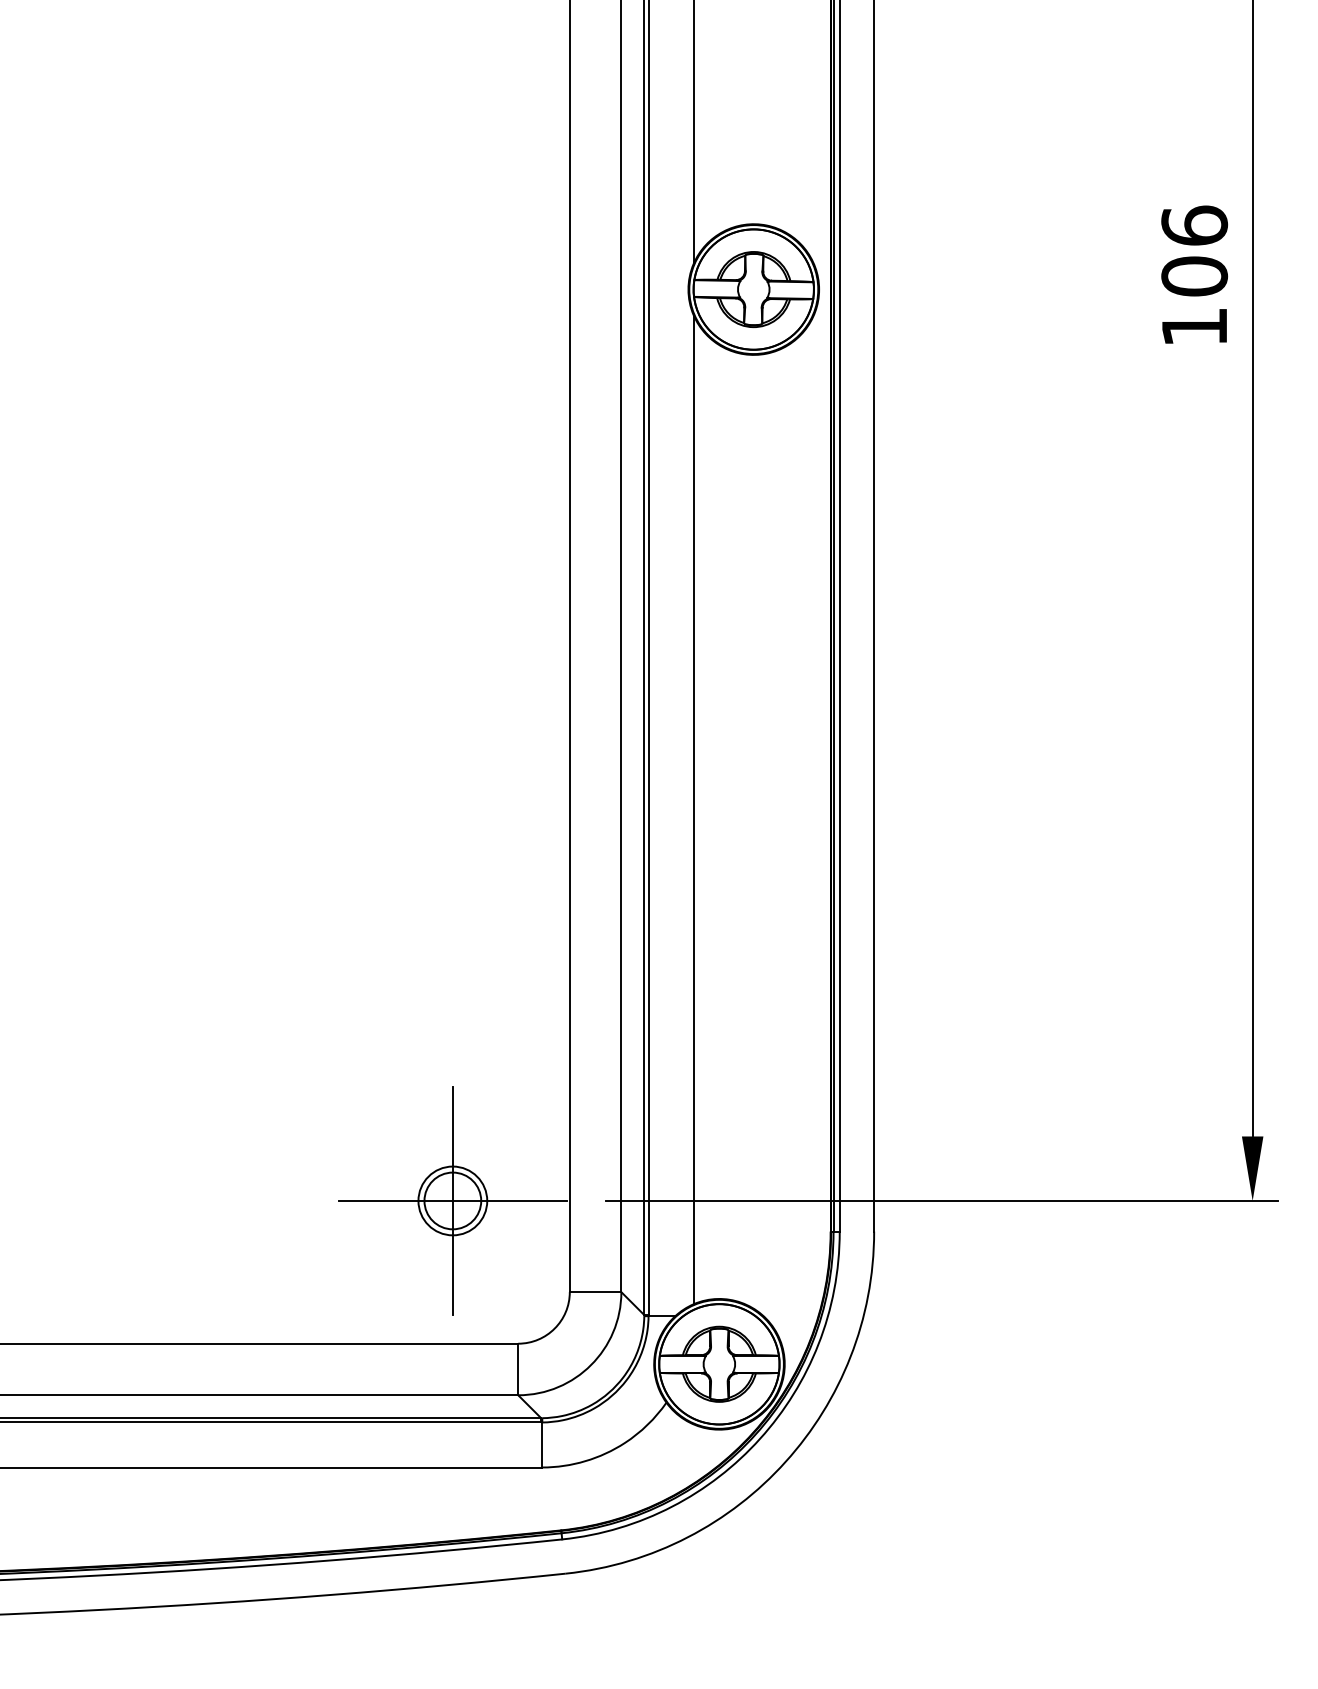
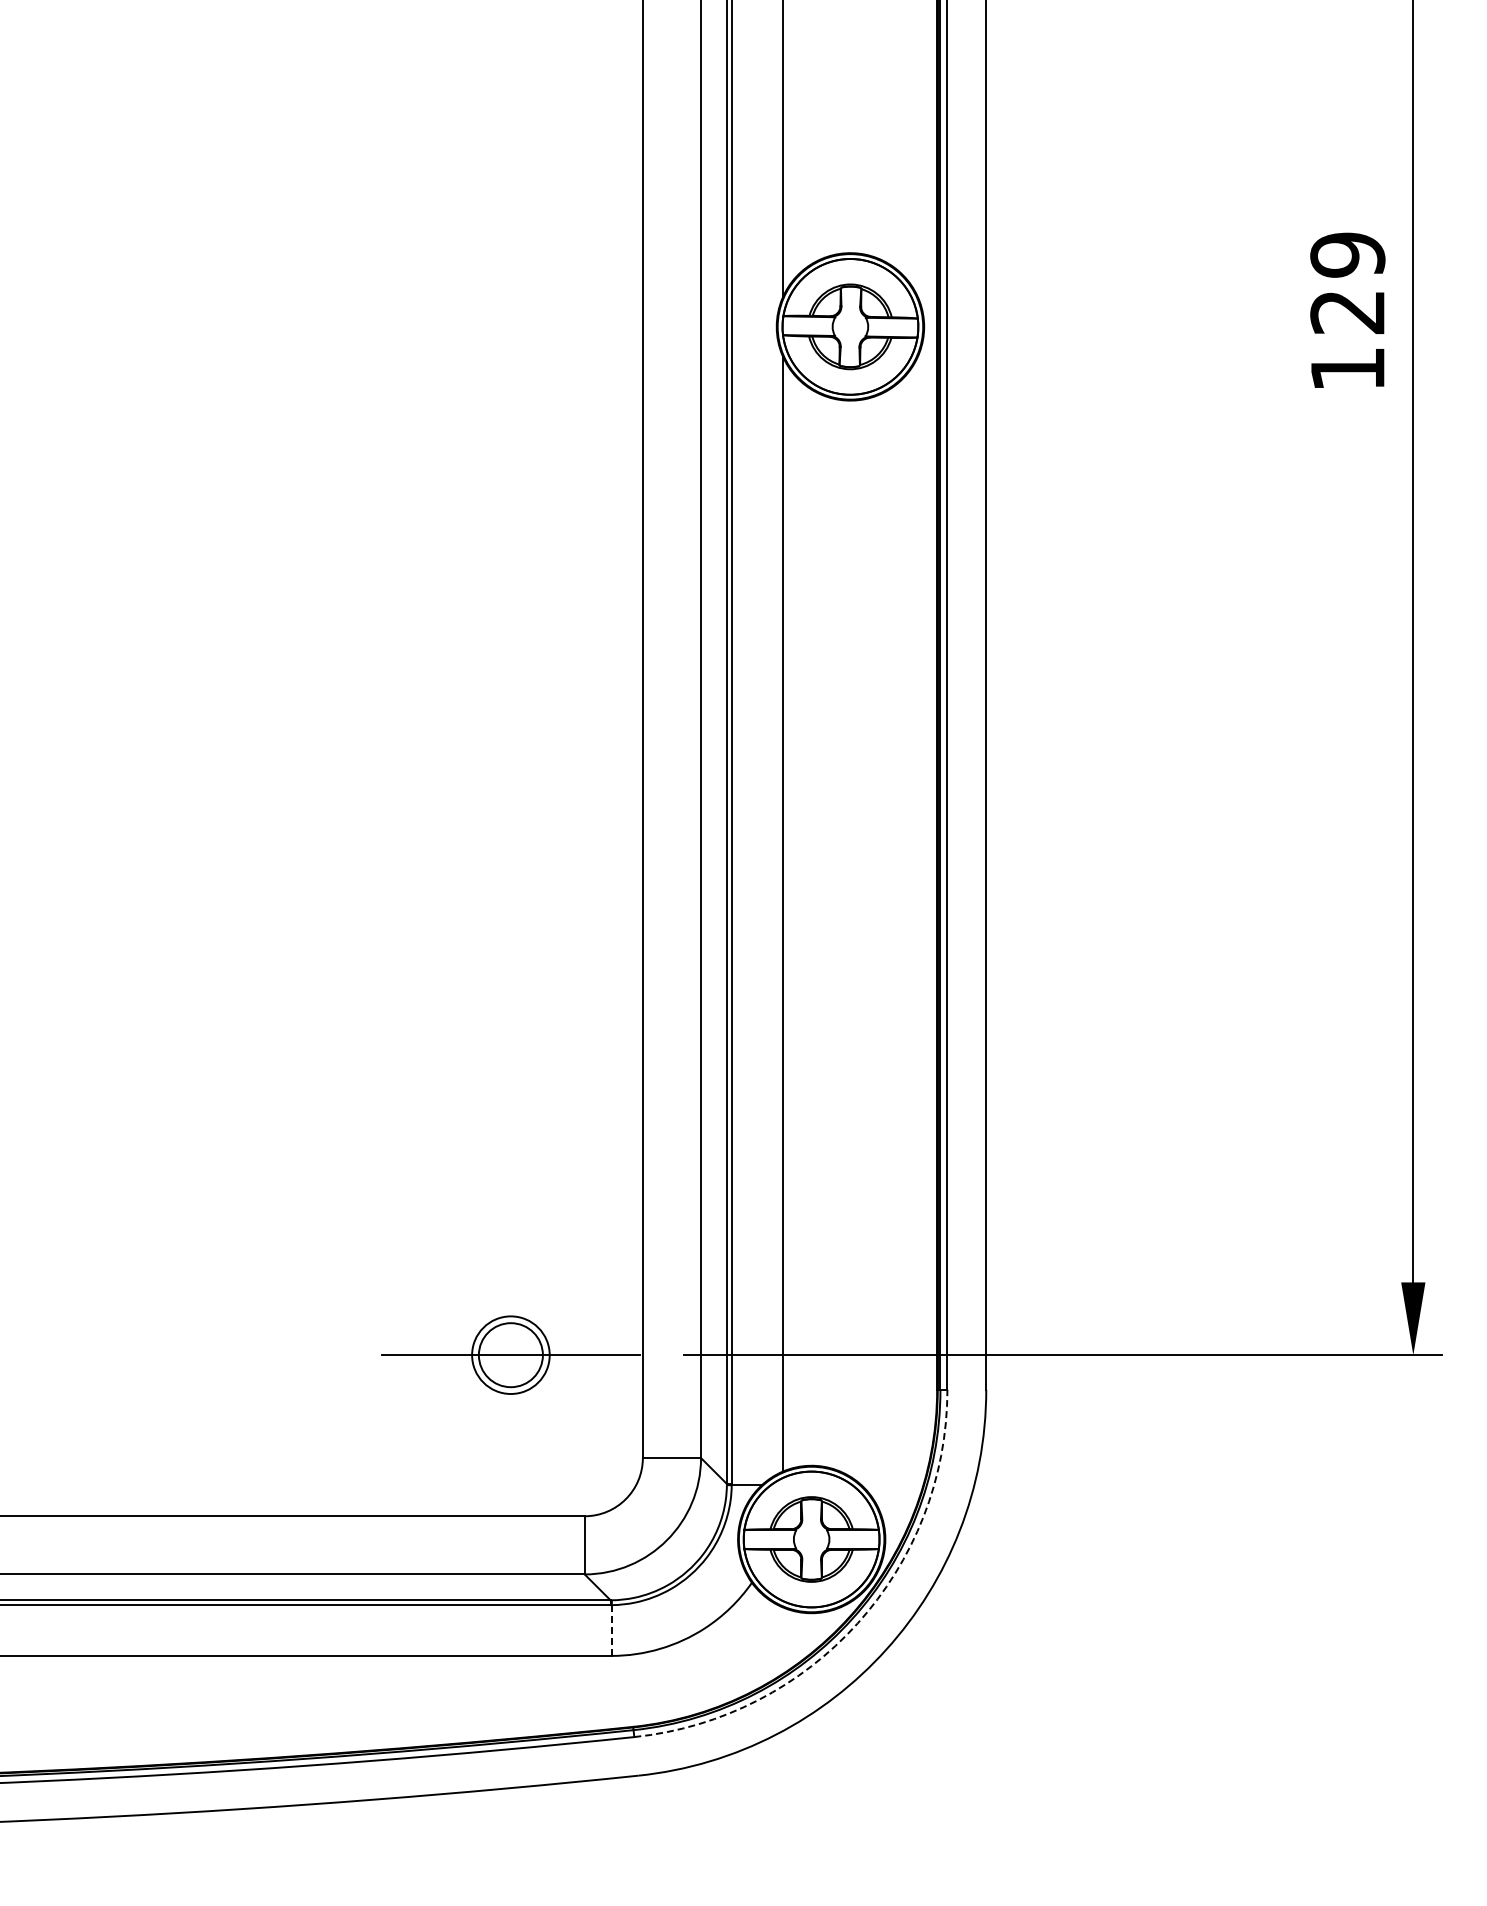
text: (1194, 251) -> (1347, 283), 106 -> 129
line: (452, 1201) -> (510, 1355), removed
arc: (760, 1438) -> (857, 1623), solid -> dashed
line: (542, 1444) -> (611, 1630), solid -> dashed

